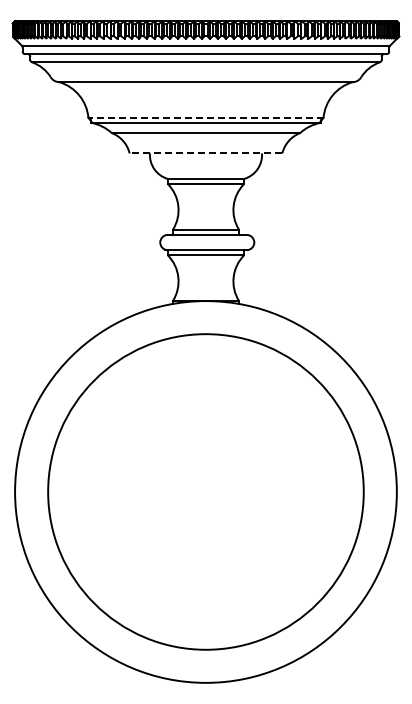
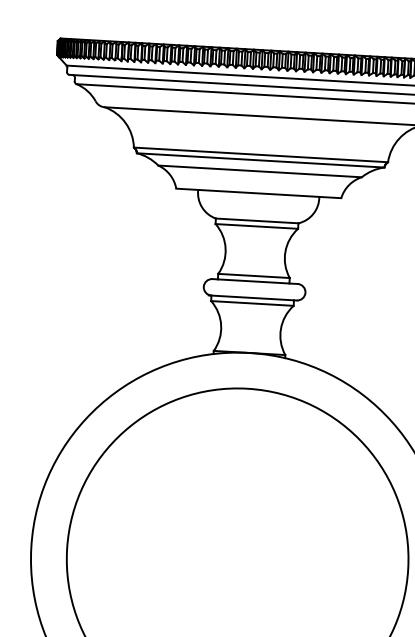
line: (205, 117) -> (260, 154), dashed -> solid
line: (205, 153) -> (258, 193), dashed -> solid

